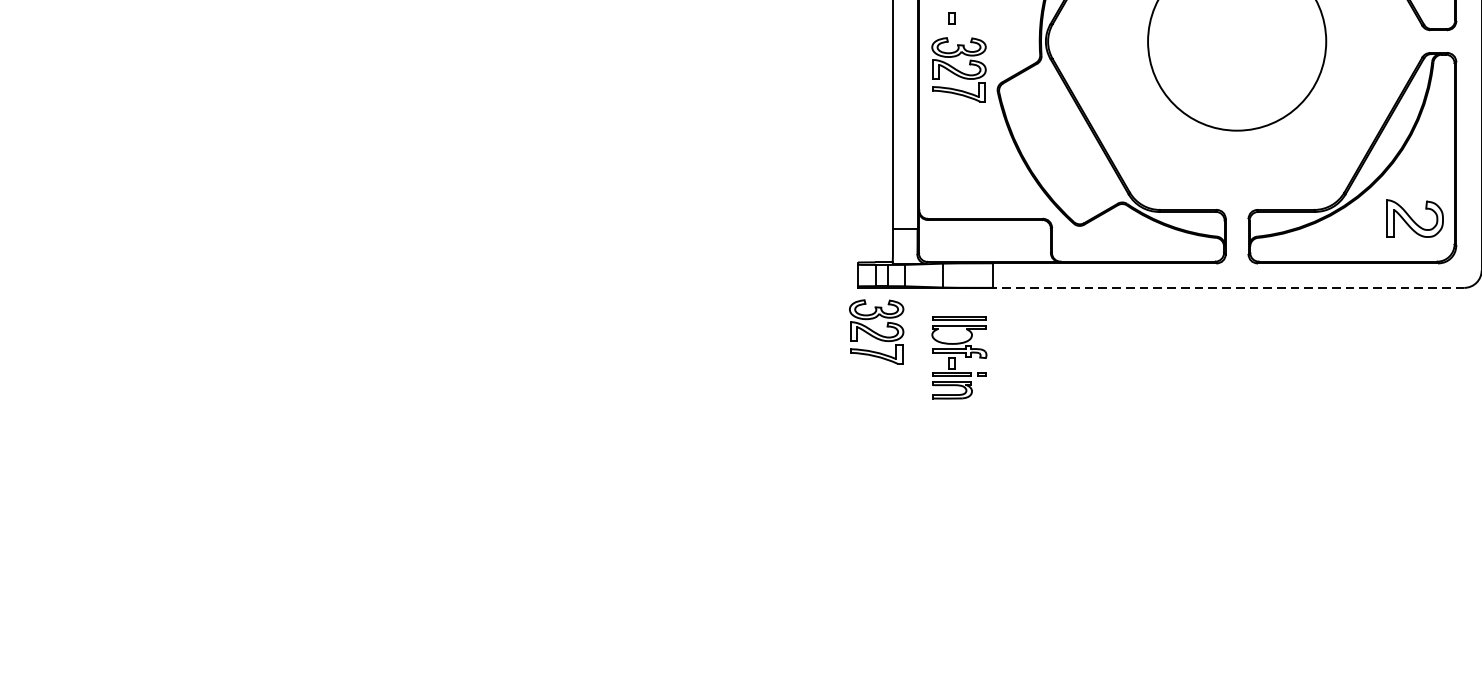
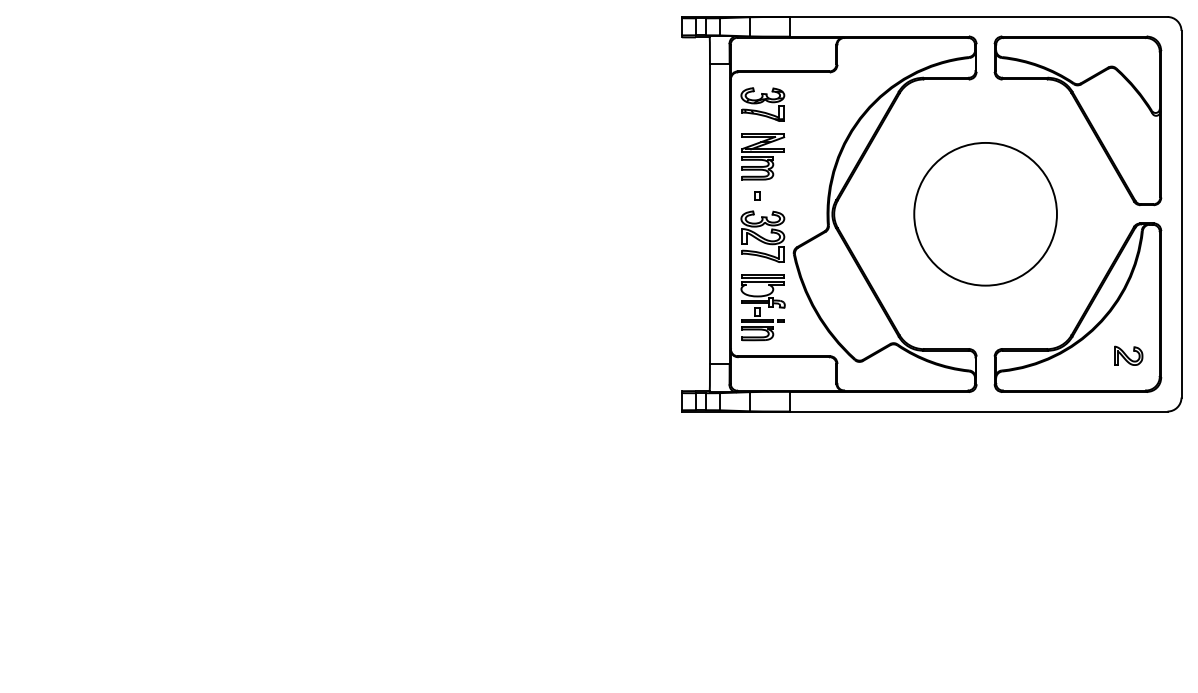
part: (1415, 217) -> (1128, 355), size x0.62
line: (1228, 287) -> (978, 411), dashed -> solid
part: (876, 331) -> (696, 446), removed
part: (958, 357) -> (762, 307), moved

